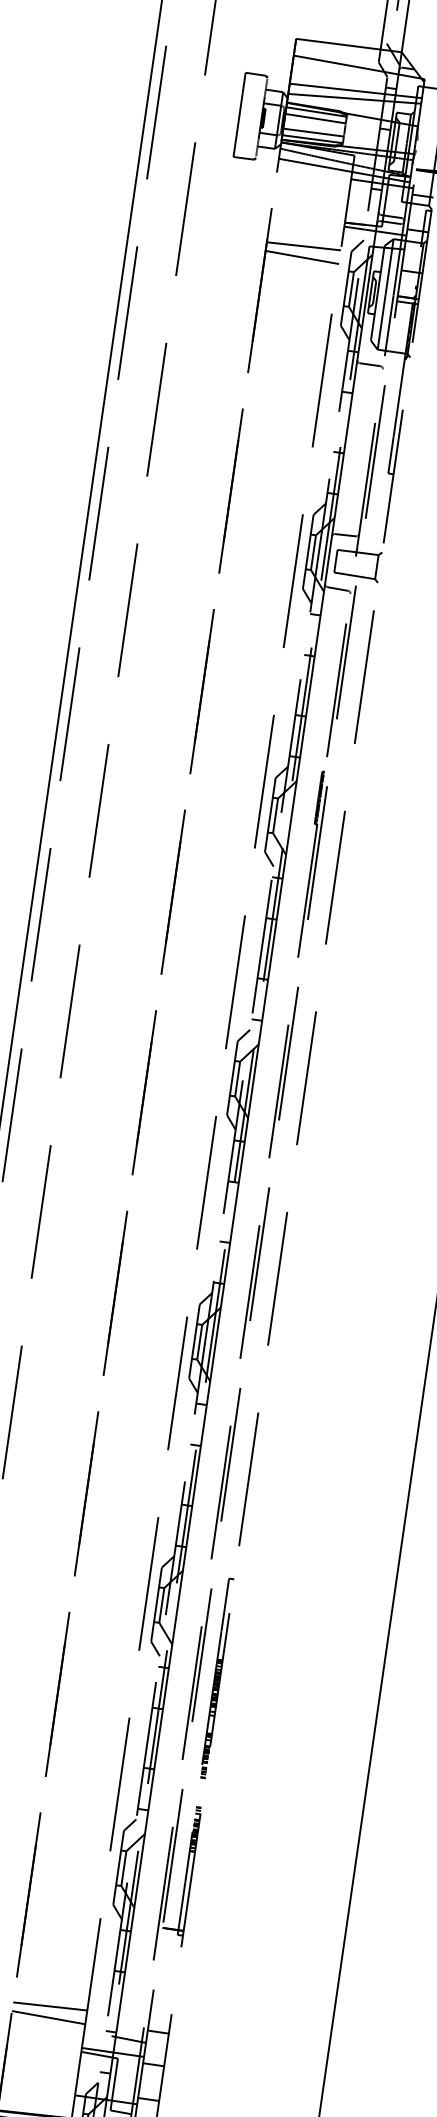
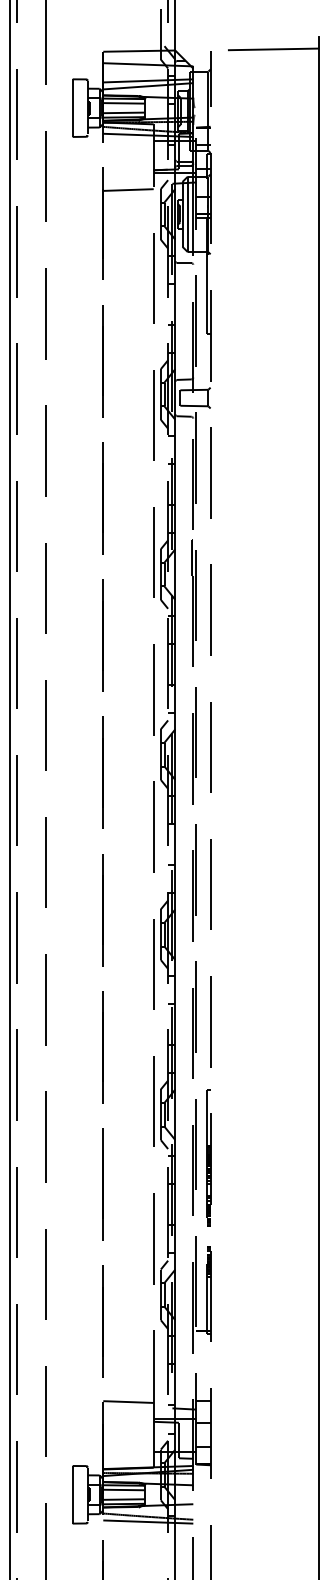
line: (302, 257) -> (128, 197), removed
line: (50, 2006) -> (128, 1394), removed

